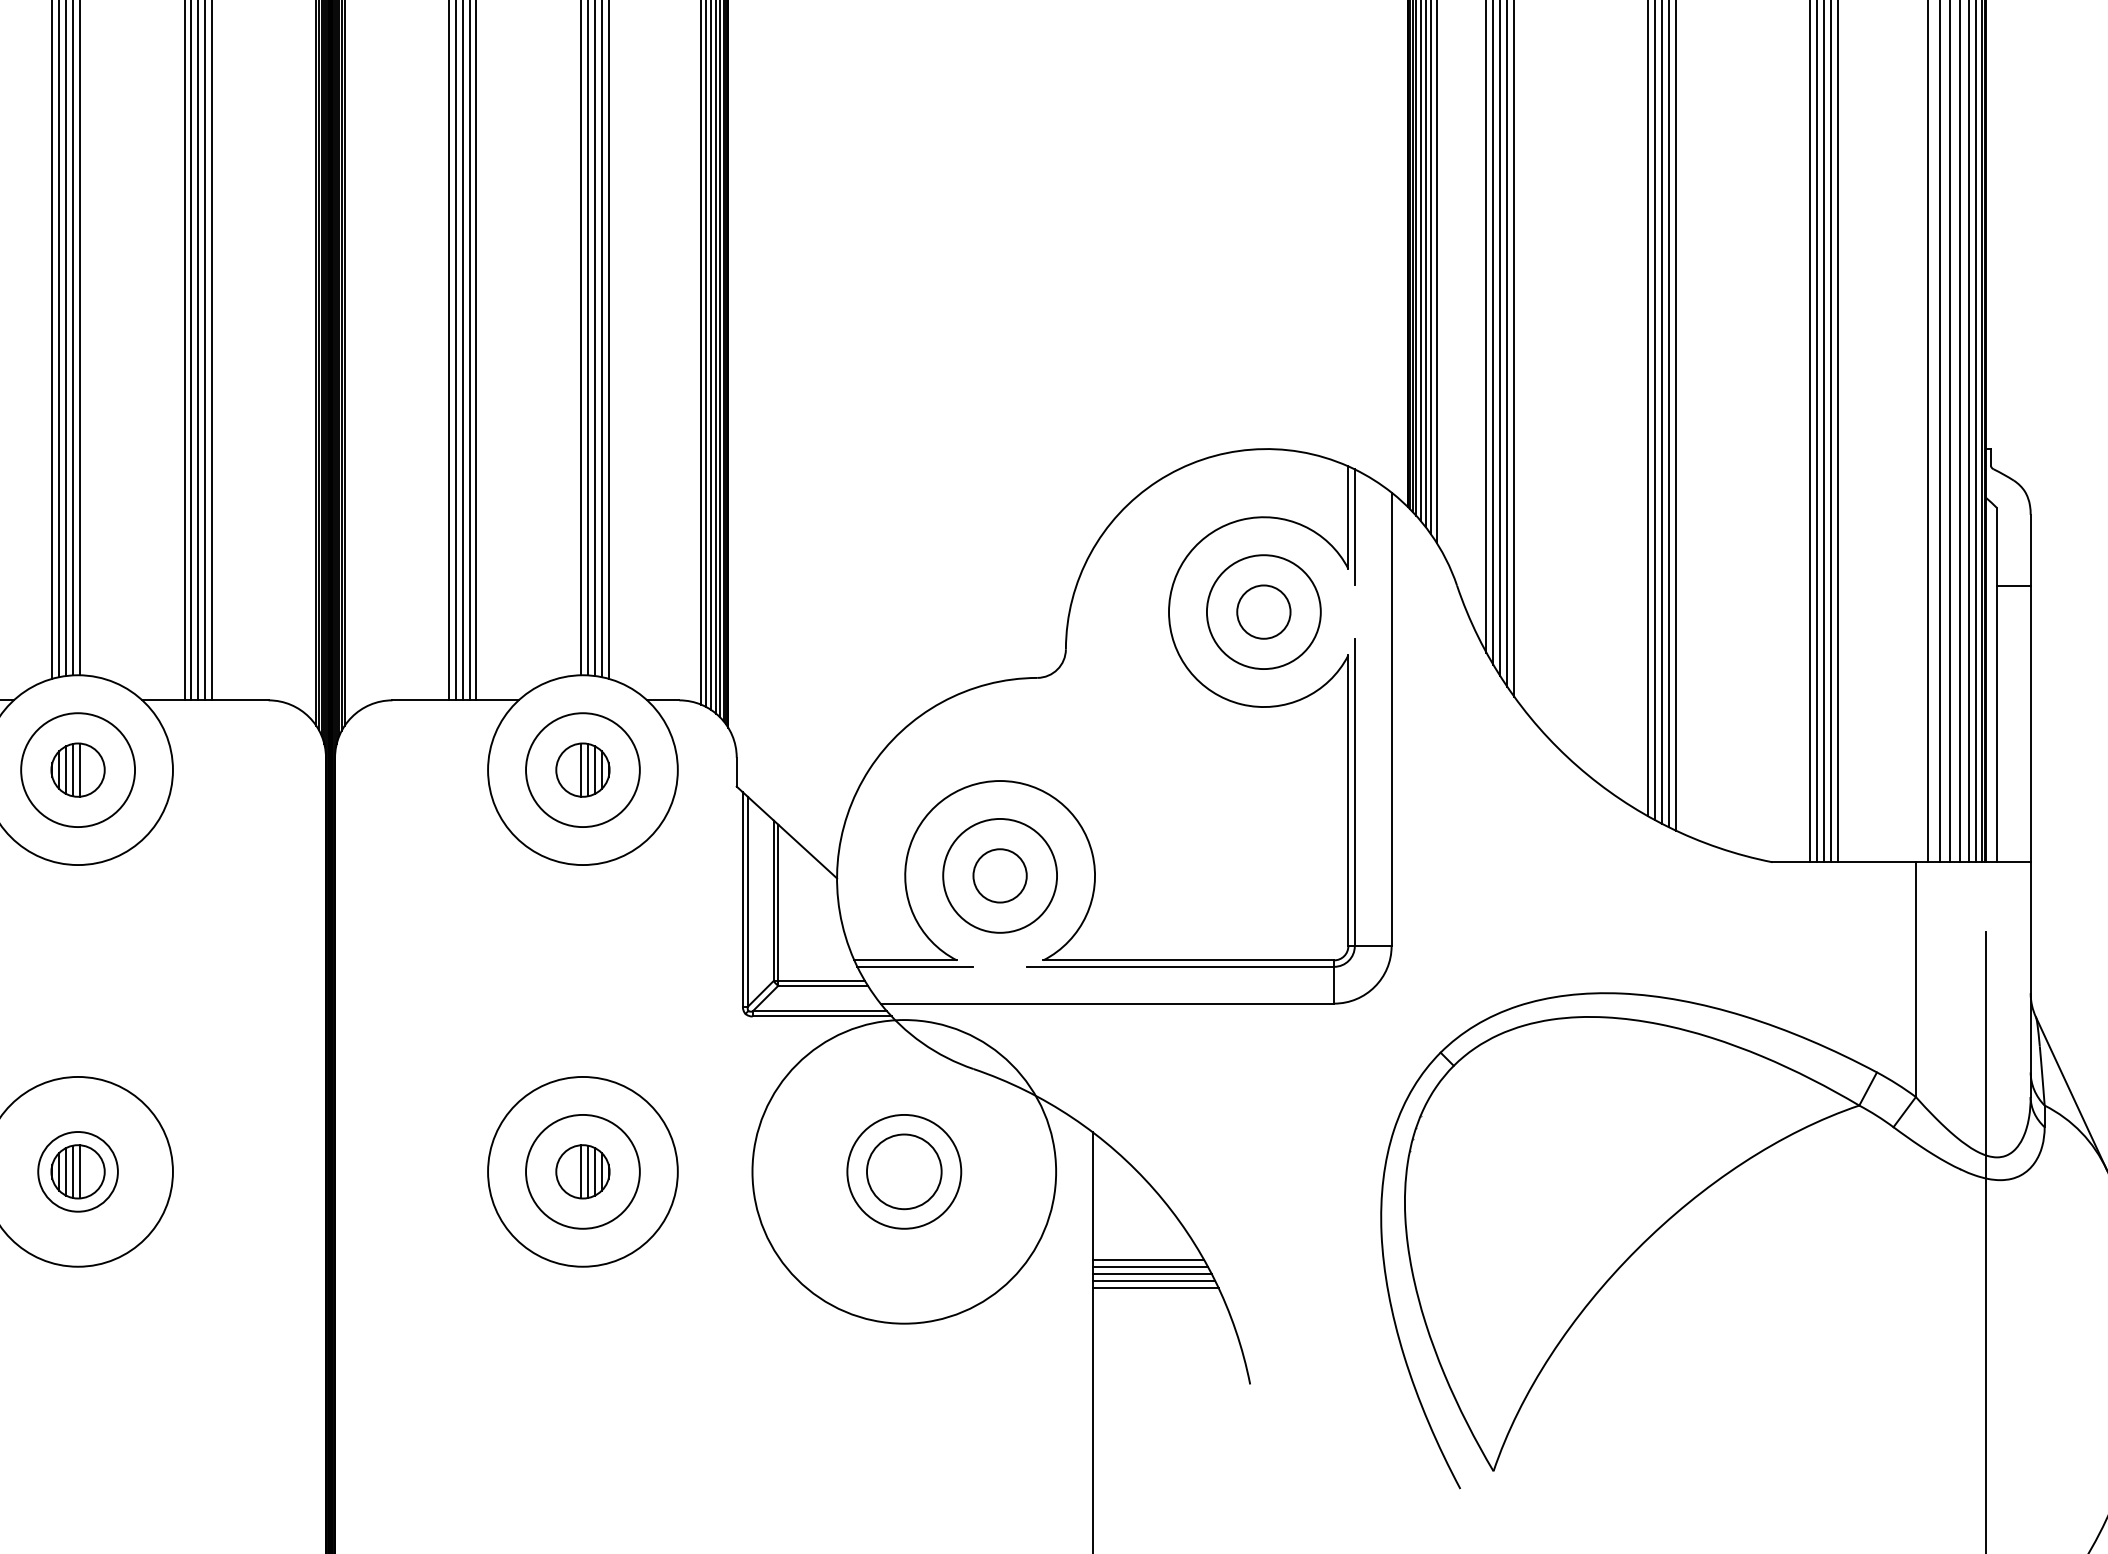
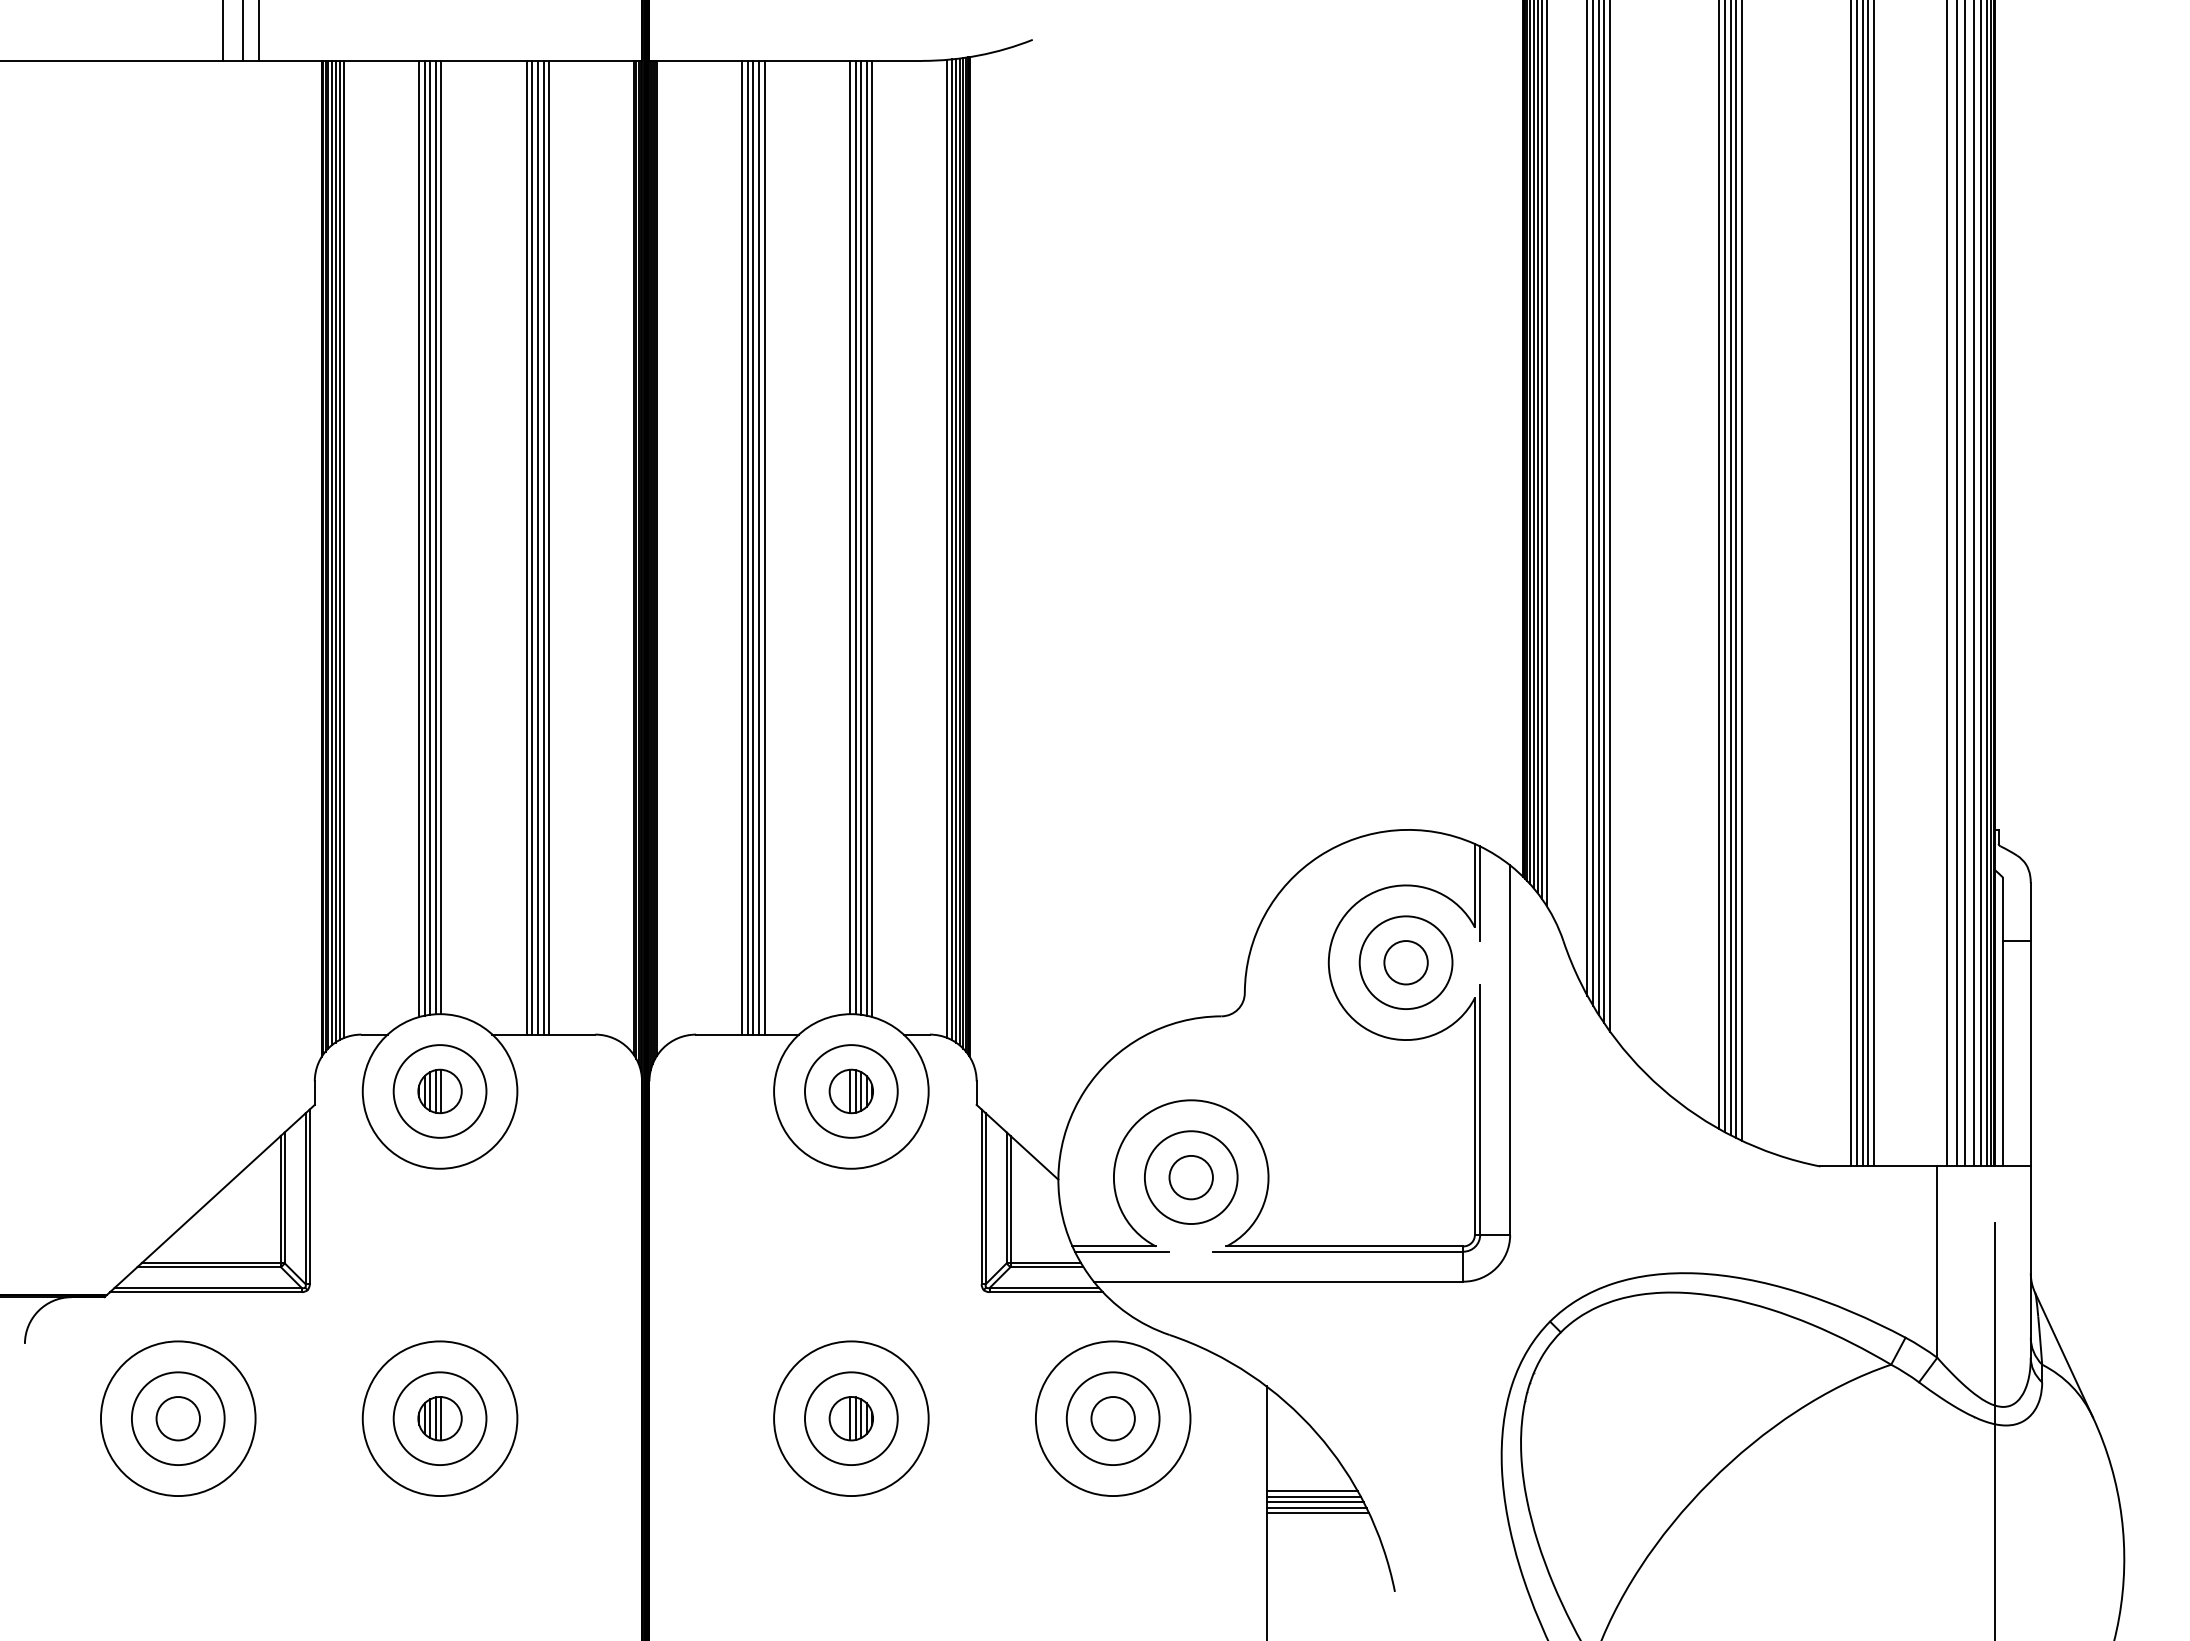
circle: (77, 1171) -> (439, 1418), size x1.43
circle: (903, 1171) -> (1112, 1418), size x0.62
circle: (903, 1171) -> (1112, 1418), size x0.71

